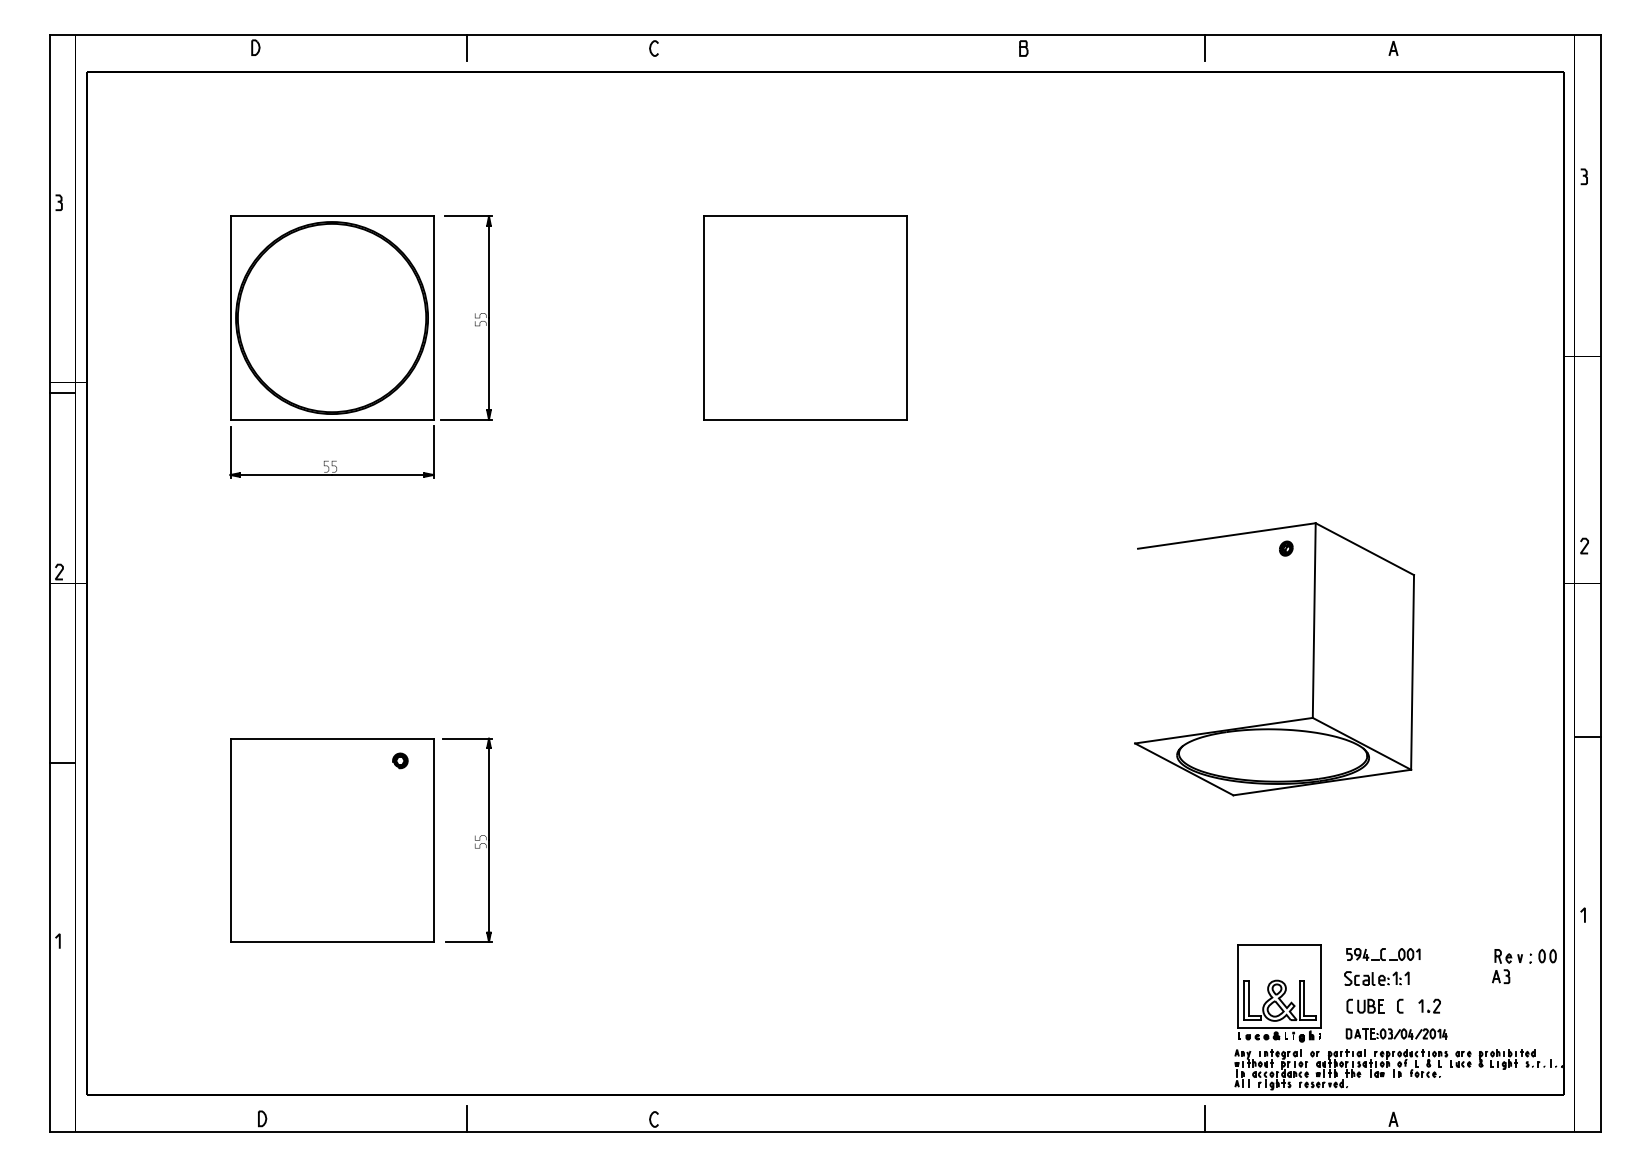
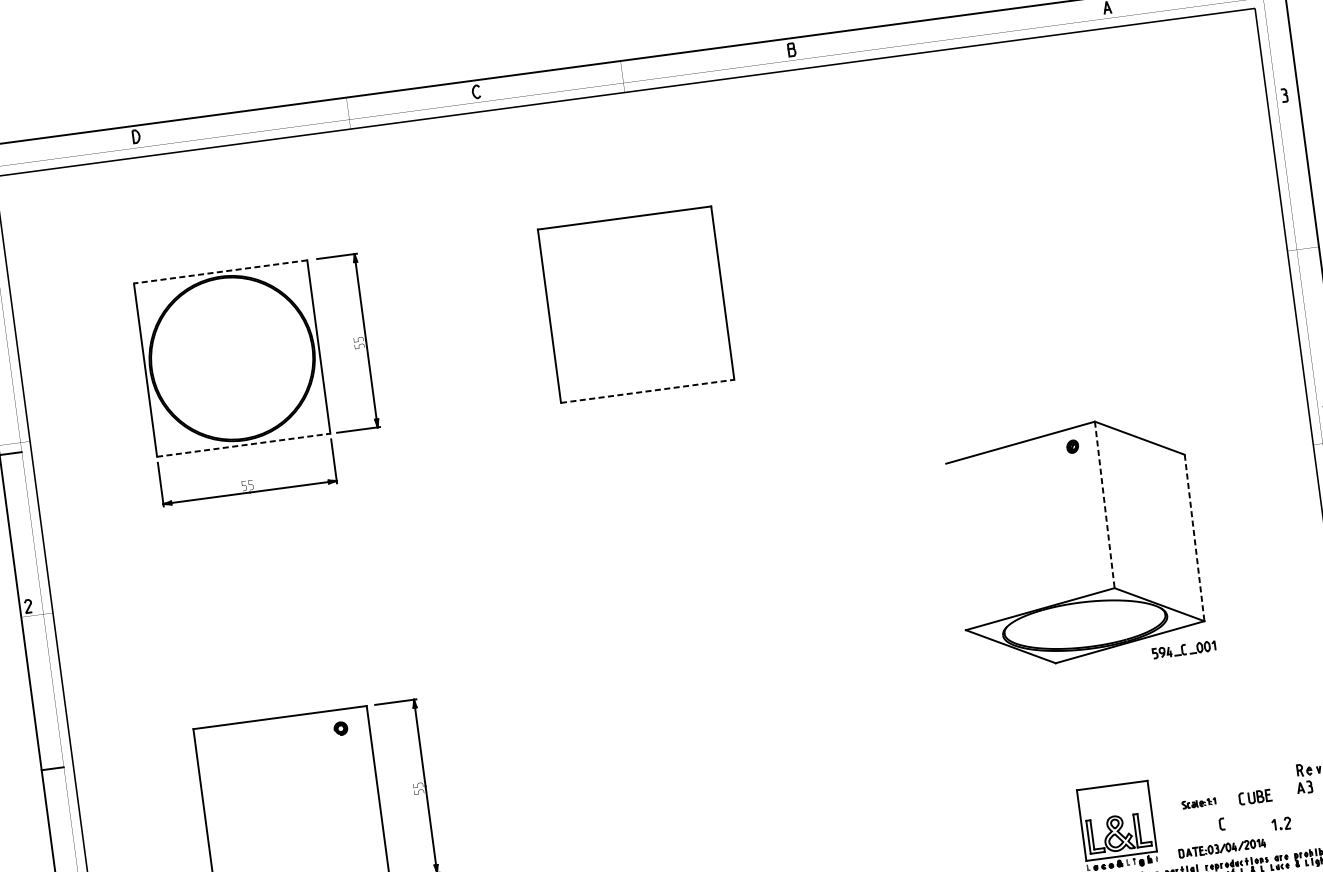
line: (466, 47) -> (316, 112), removed
line: (1205, 47) -> (946, 28), removed
line: (332, 216) -> (221, 271), solid -> dashed
line: (332, 419) -> (244, 445), solid -> dashed
line: (805, 419) -> (647, 391), solid -> dashed
line: (1314, 621) -> (1105, 505), solid -> dashed
line: (1412, 672) -> (1194, 538), solid -> dashed
part: (1383, 954) -> (1184, 649), moved
part: (1376, 978) -> (1198, 803), size x0.6
part: (1365, 1005) -> (1255, 796), moved
part: (1429, 1005) -> (1281, 823), moved

